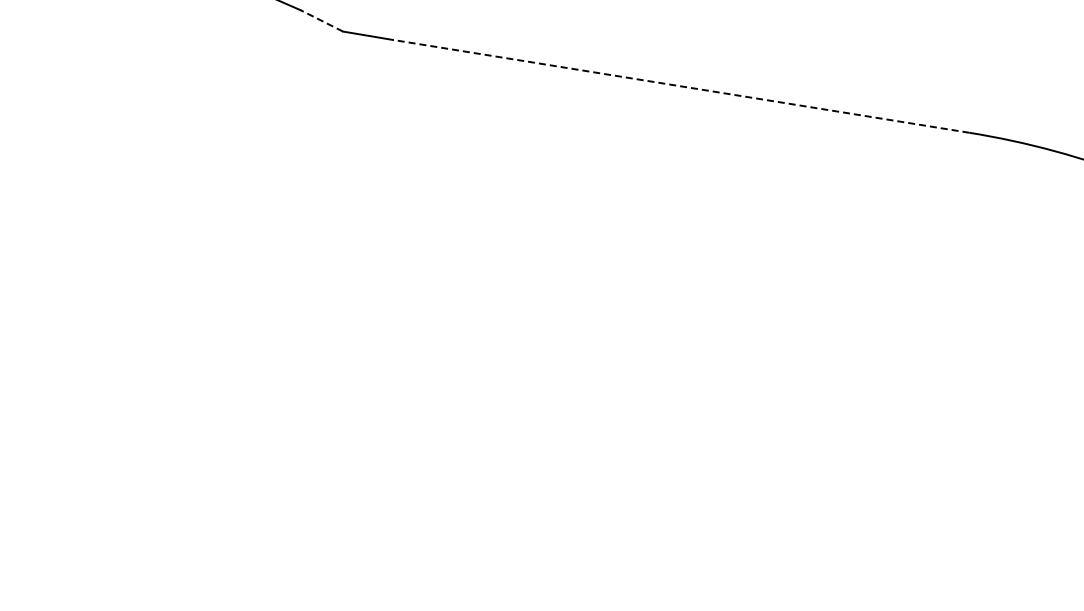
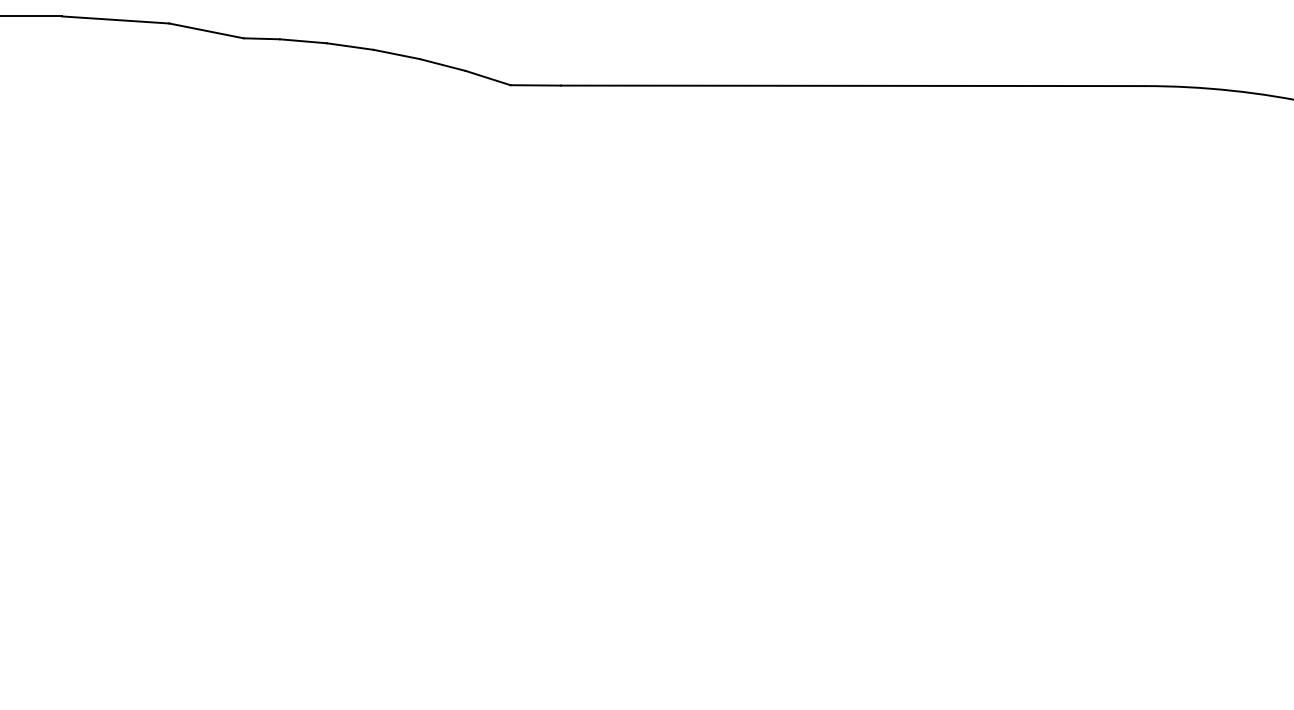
line: (322, 21) -> (488, 78), dashed -> solid
line: (681, 86) -> (853, 85), dashed -> solid

